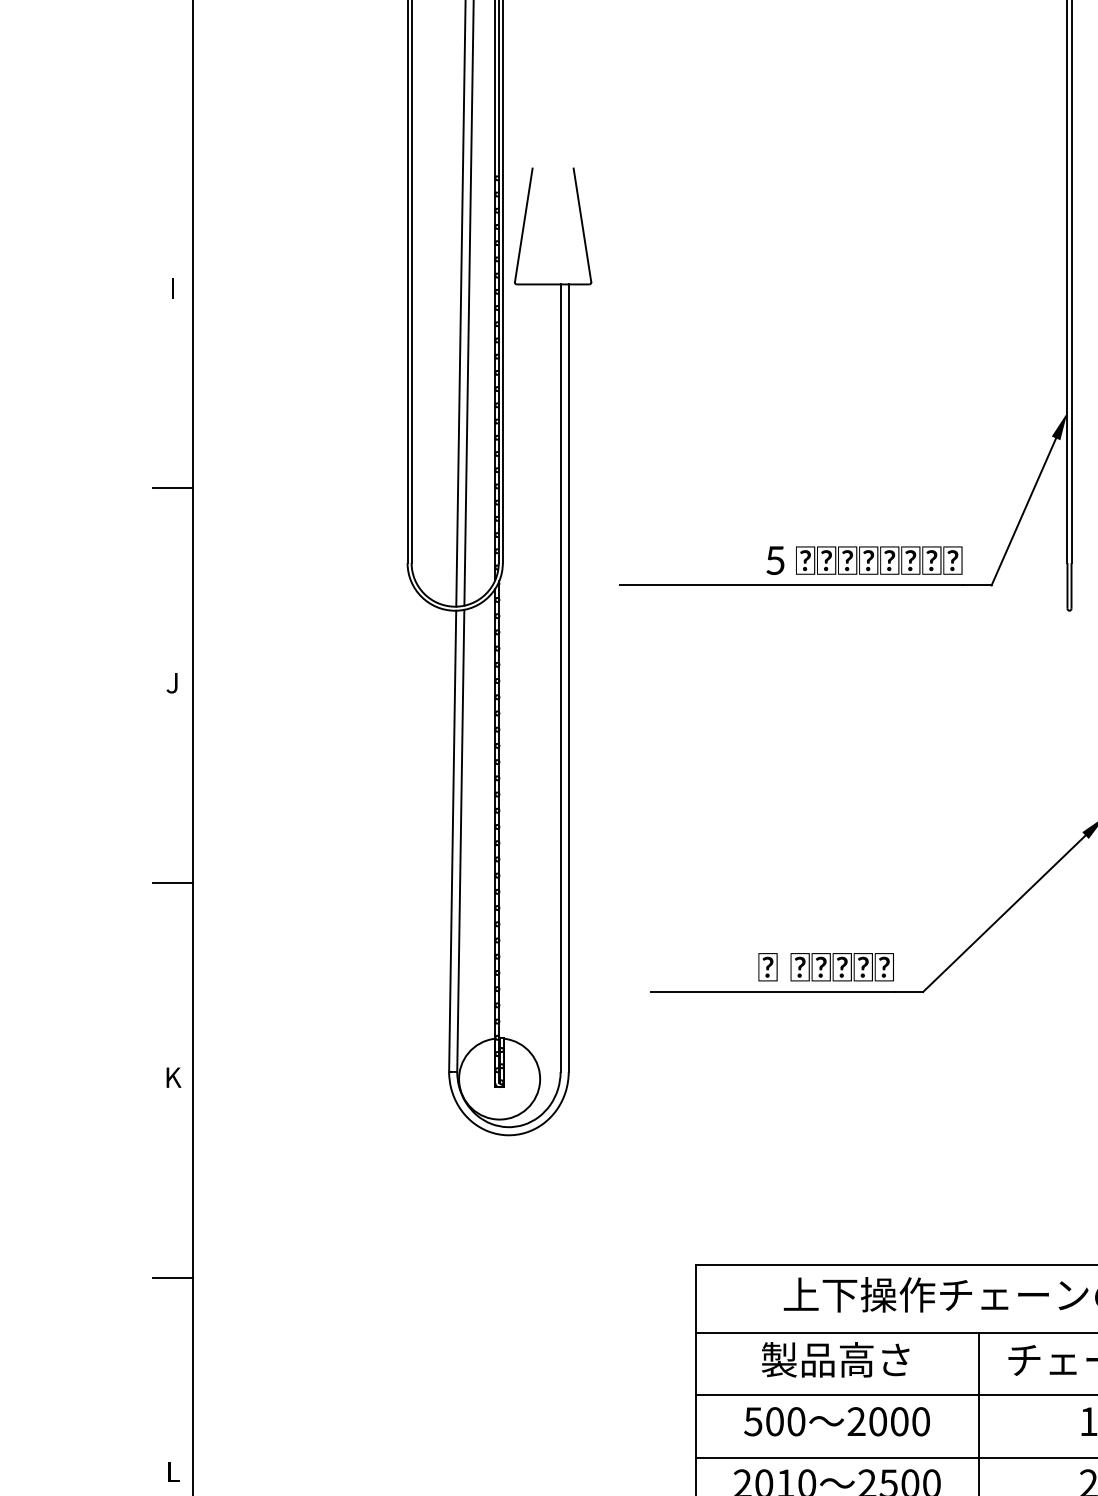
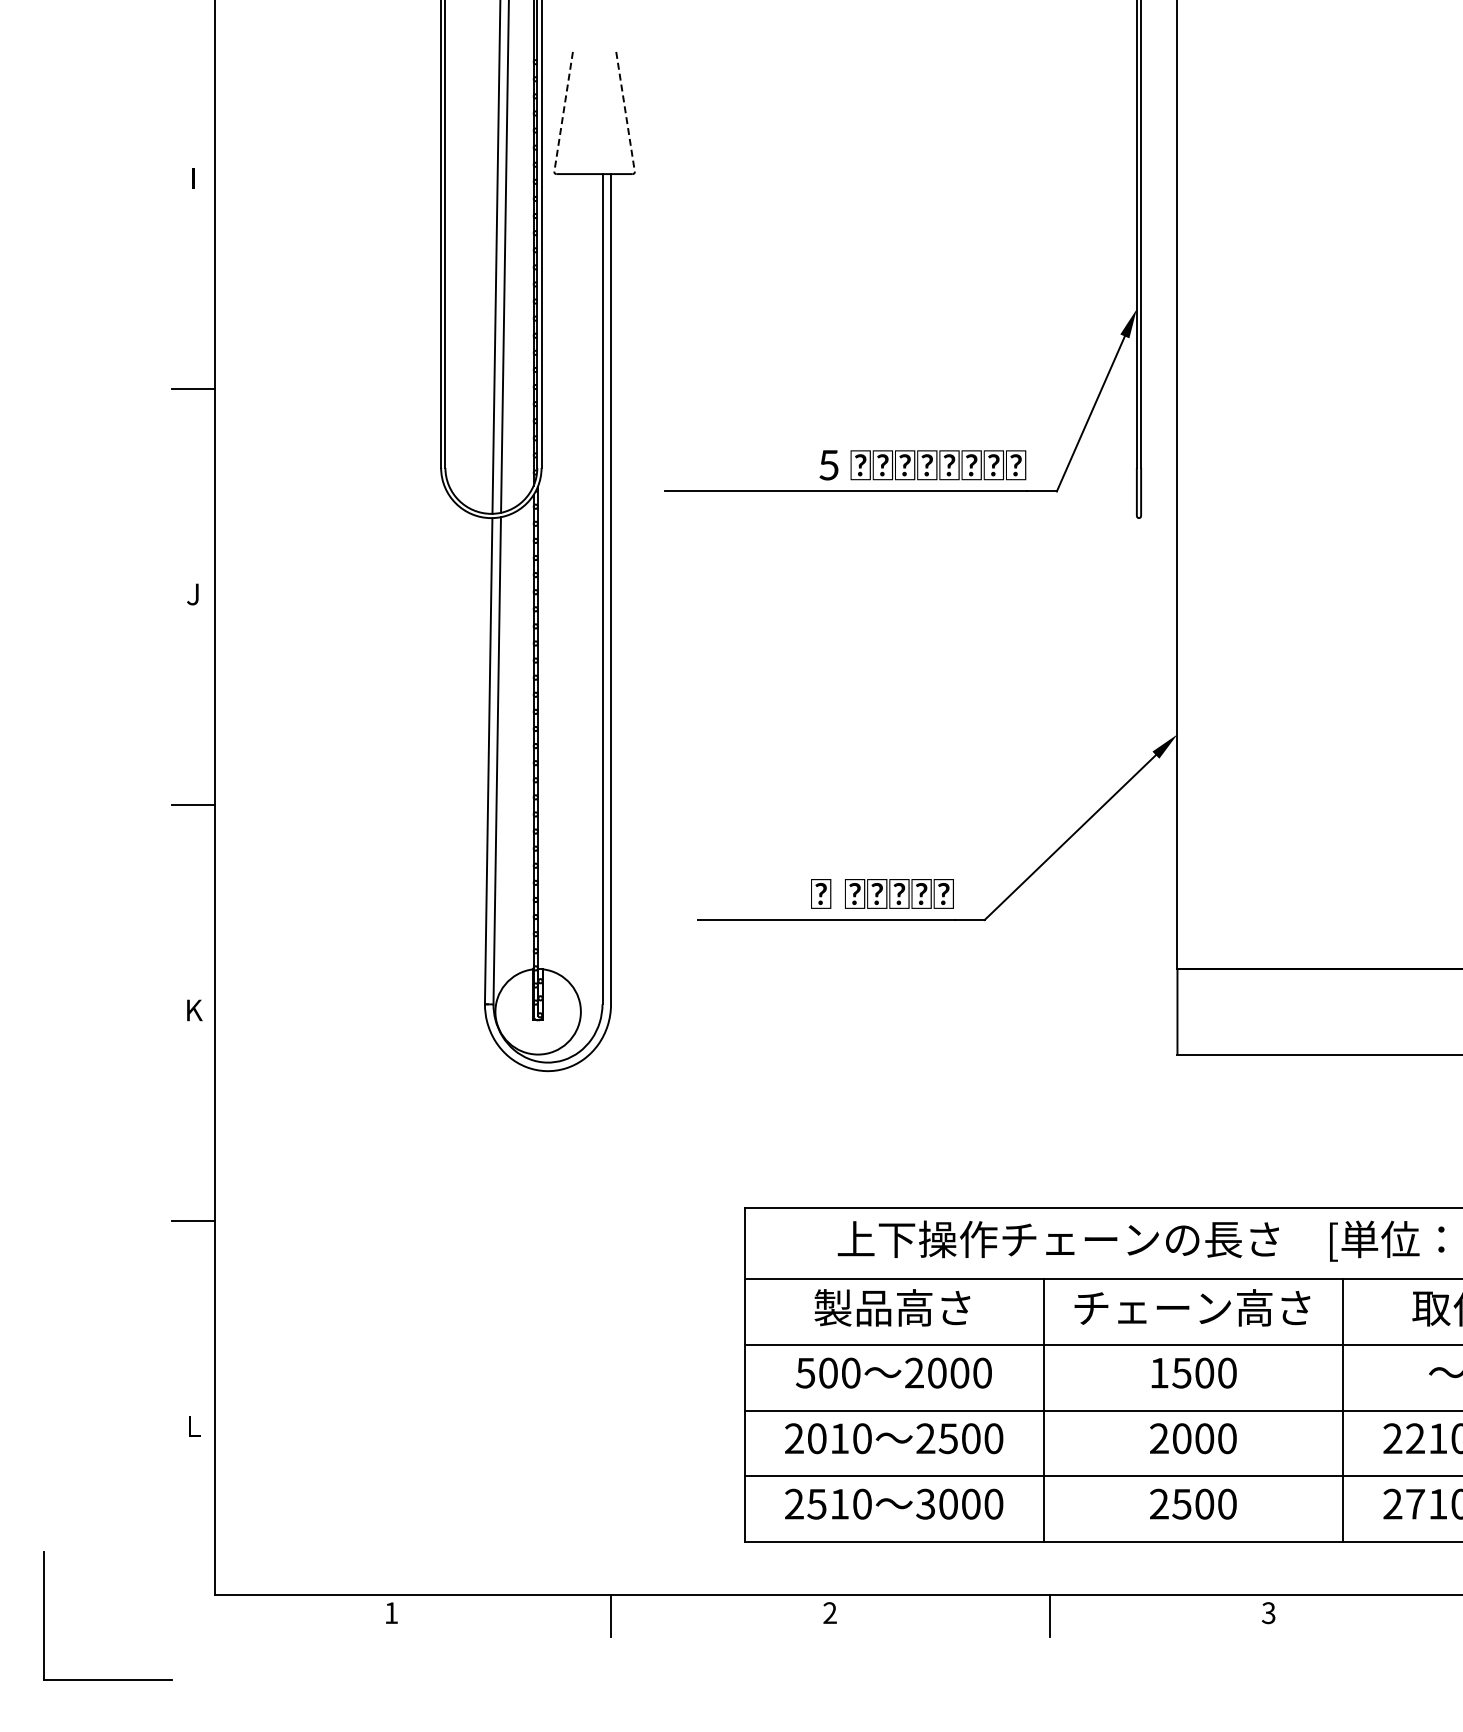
line: (523, 225) -> (563, 111), solid -> dashed
line: (582, 225) -> (625, 111), solid -> dashed

